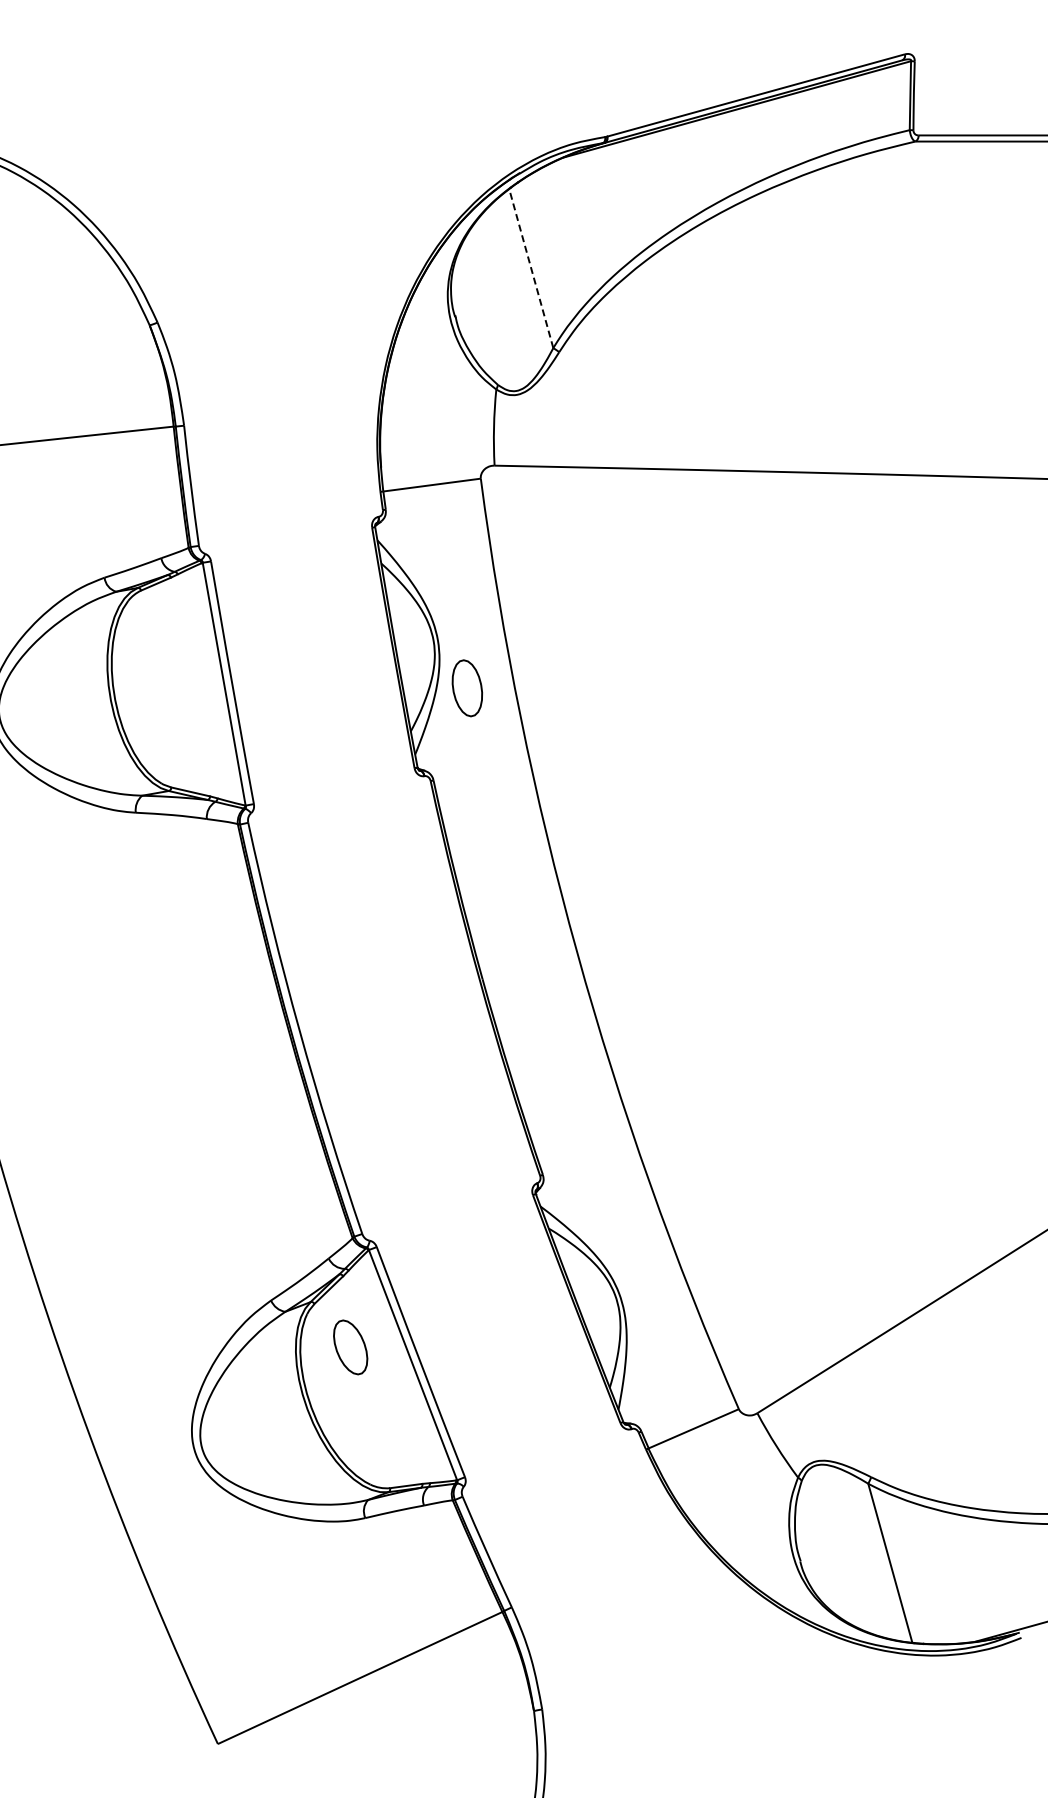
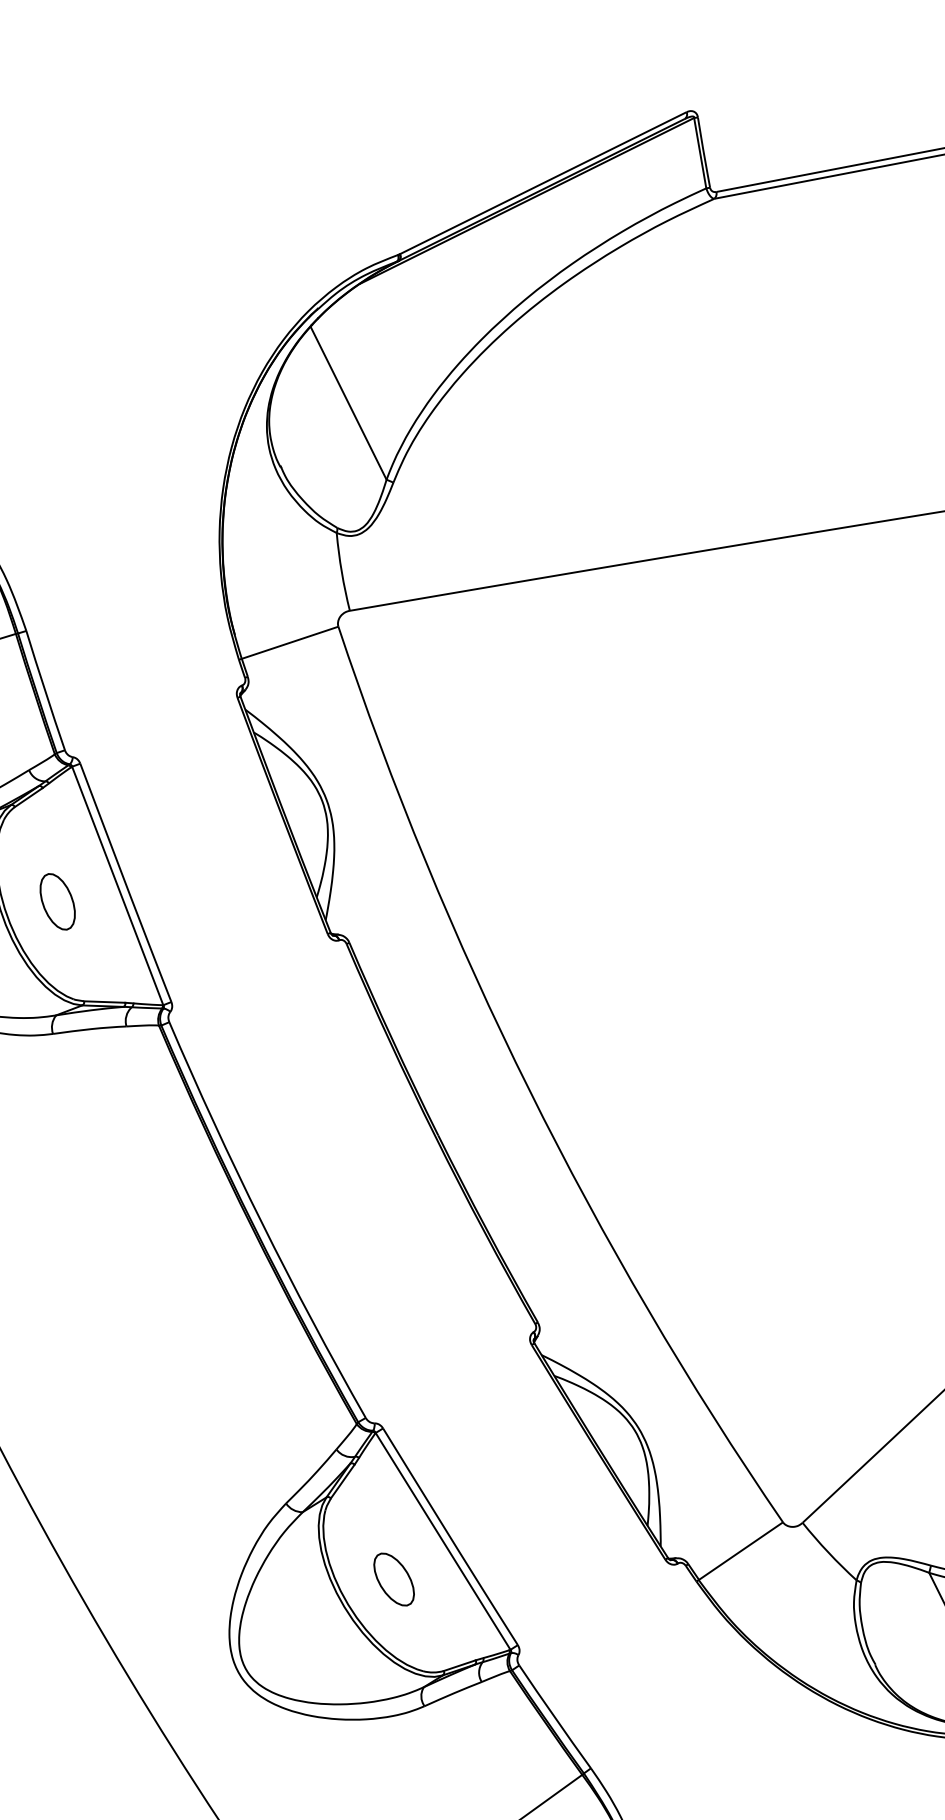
line: (531, 268) -> (348, 403), dashed -> solid
part: (467, 688) -> (57, 902), moved
part: (350, 1347) -> (393, 1579), moved

